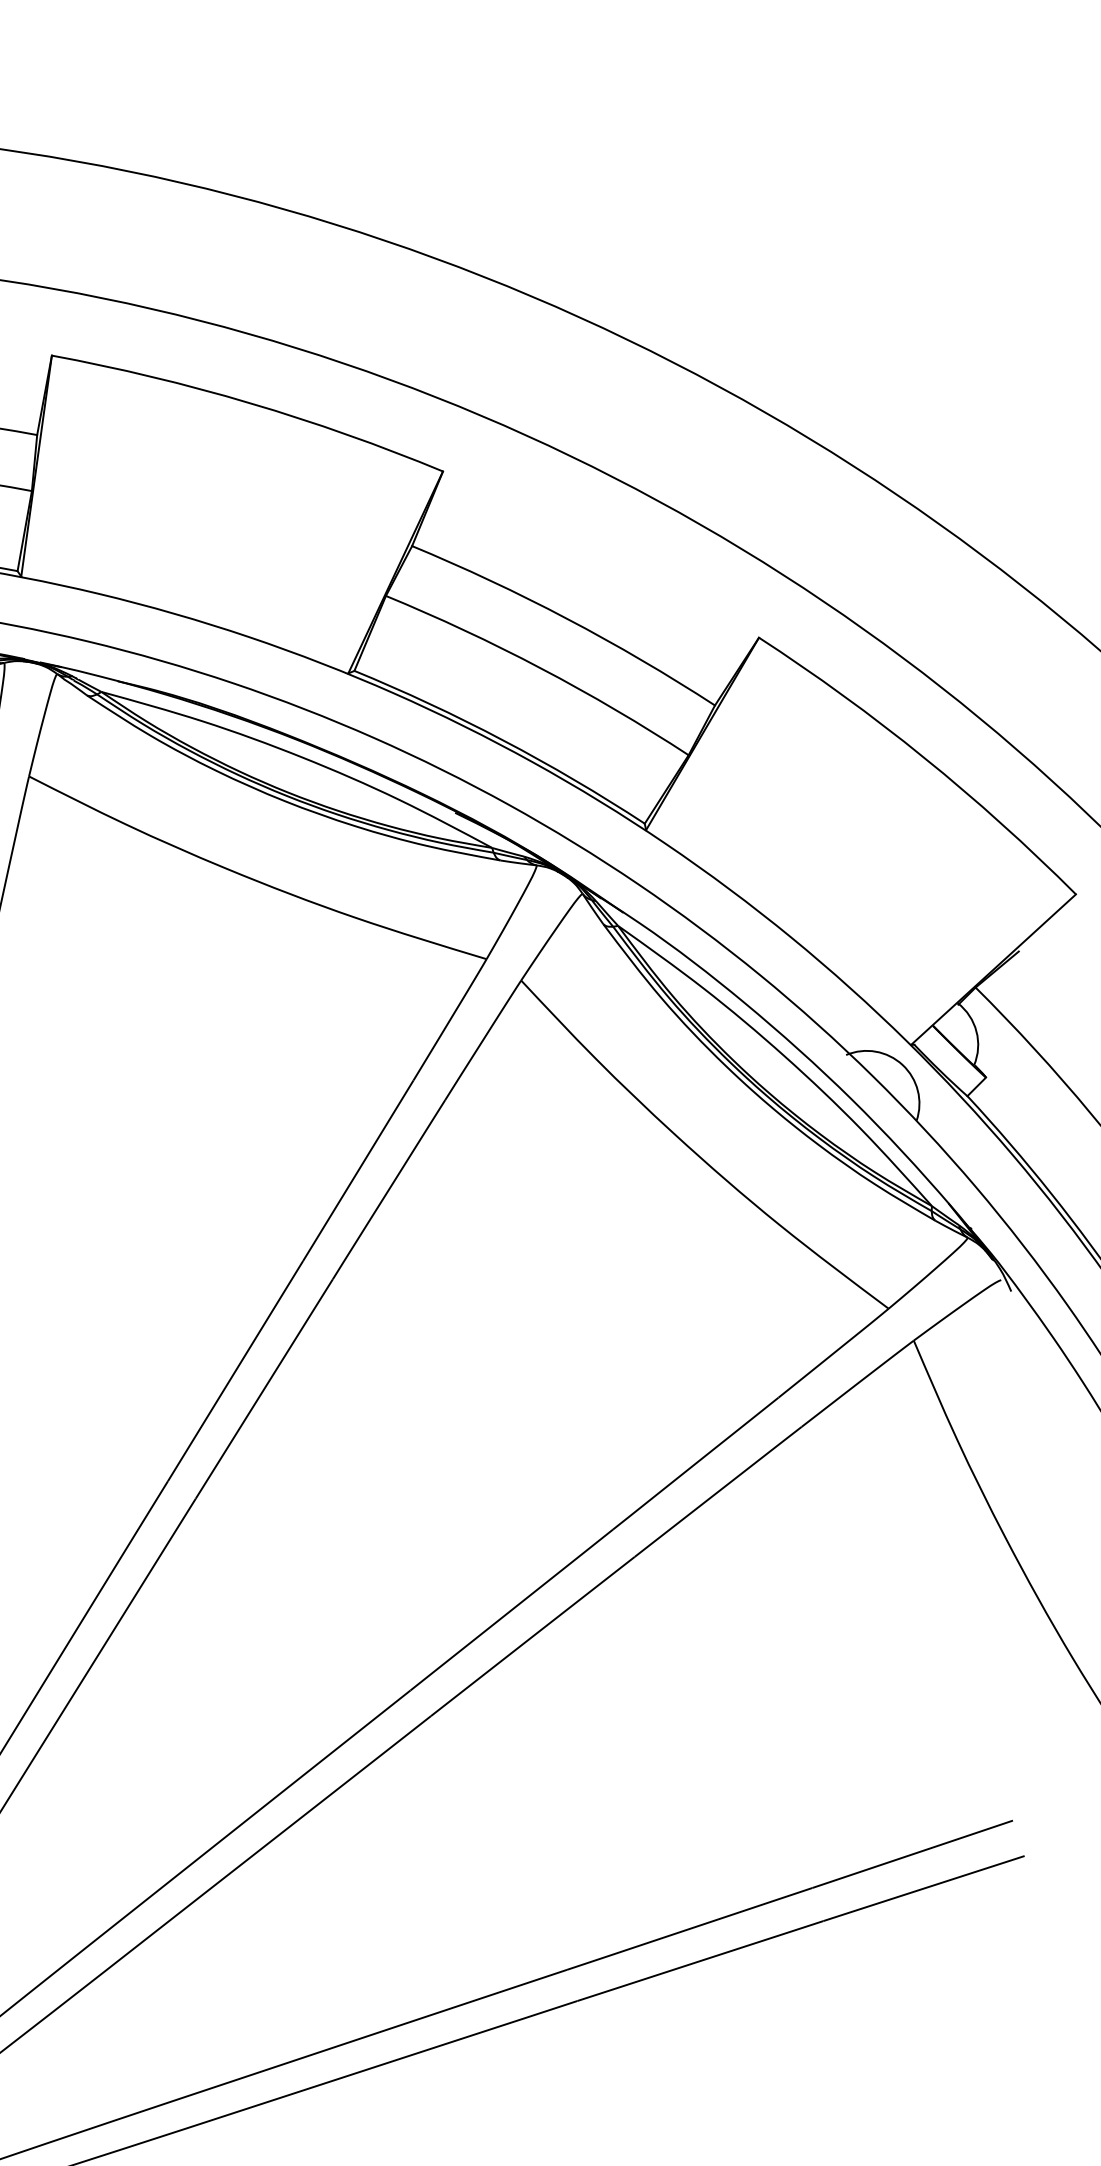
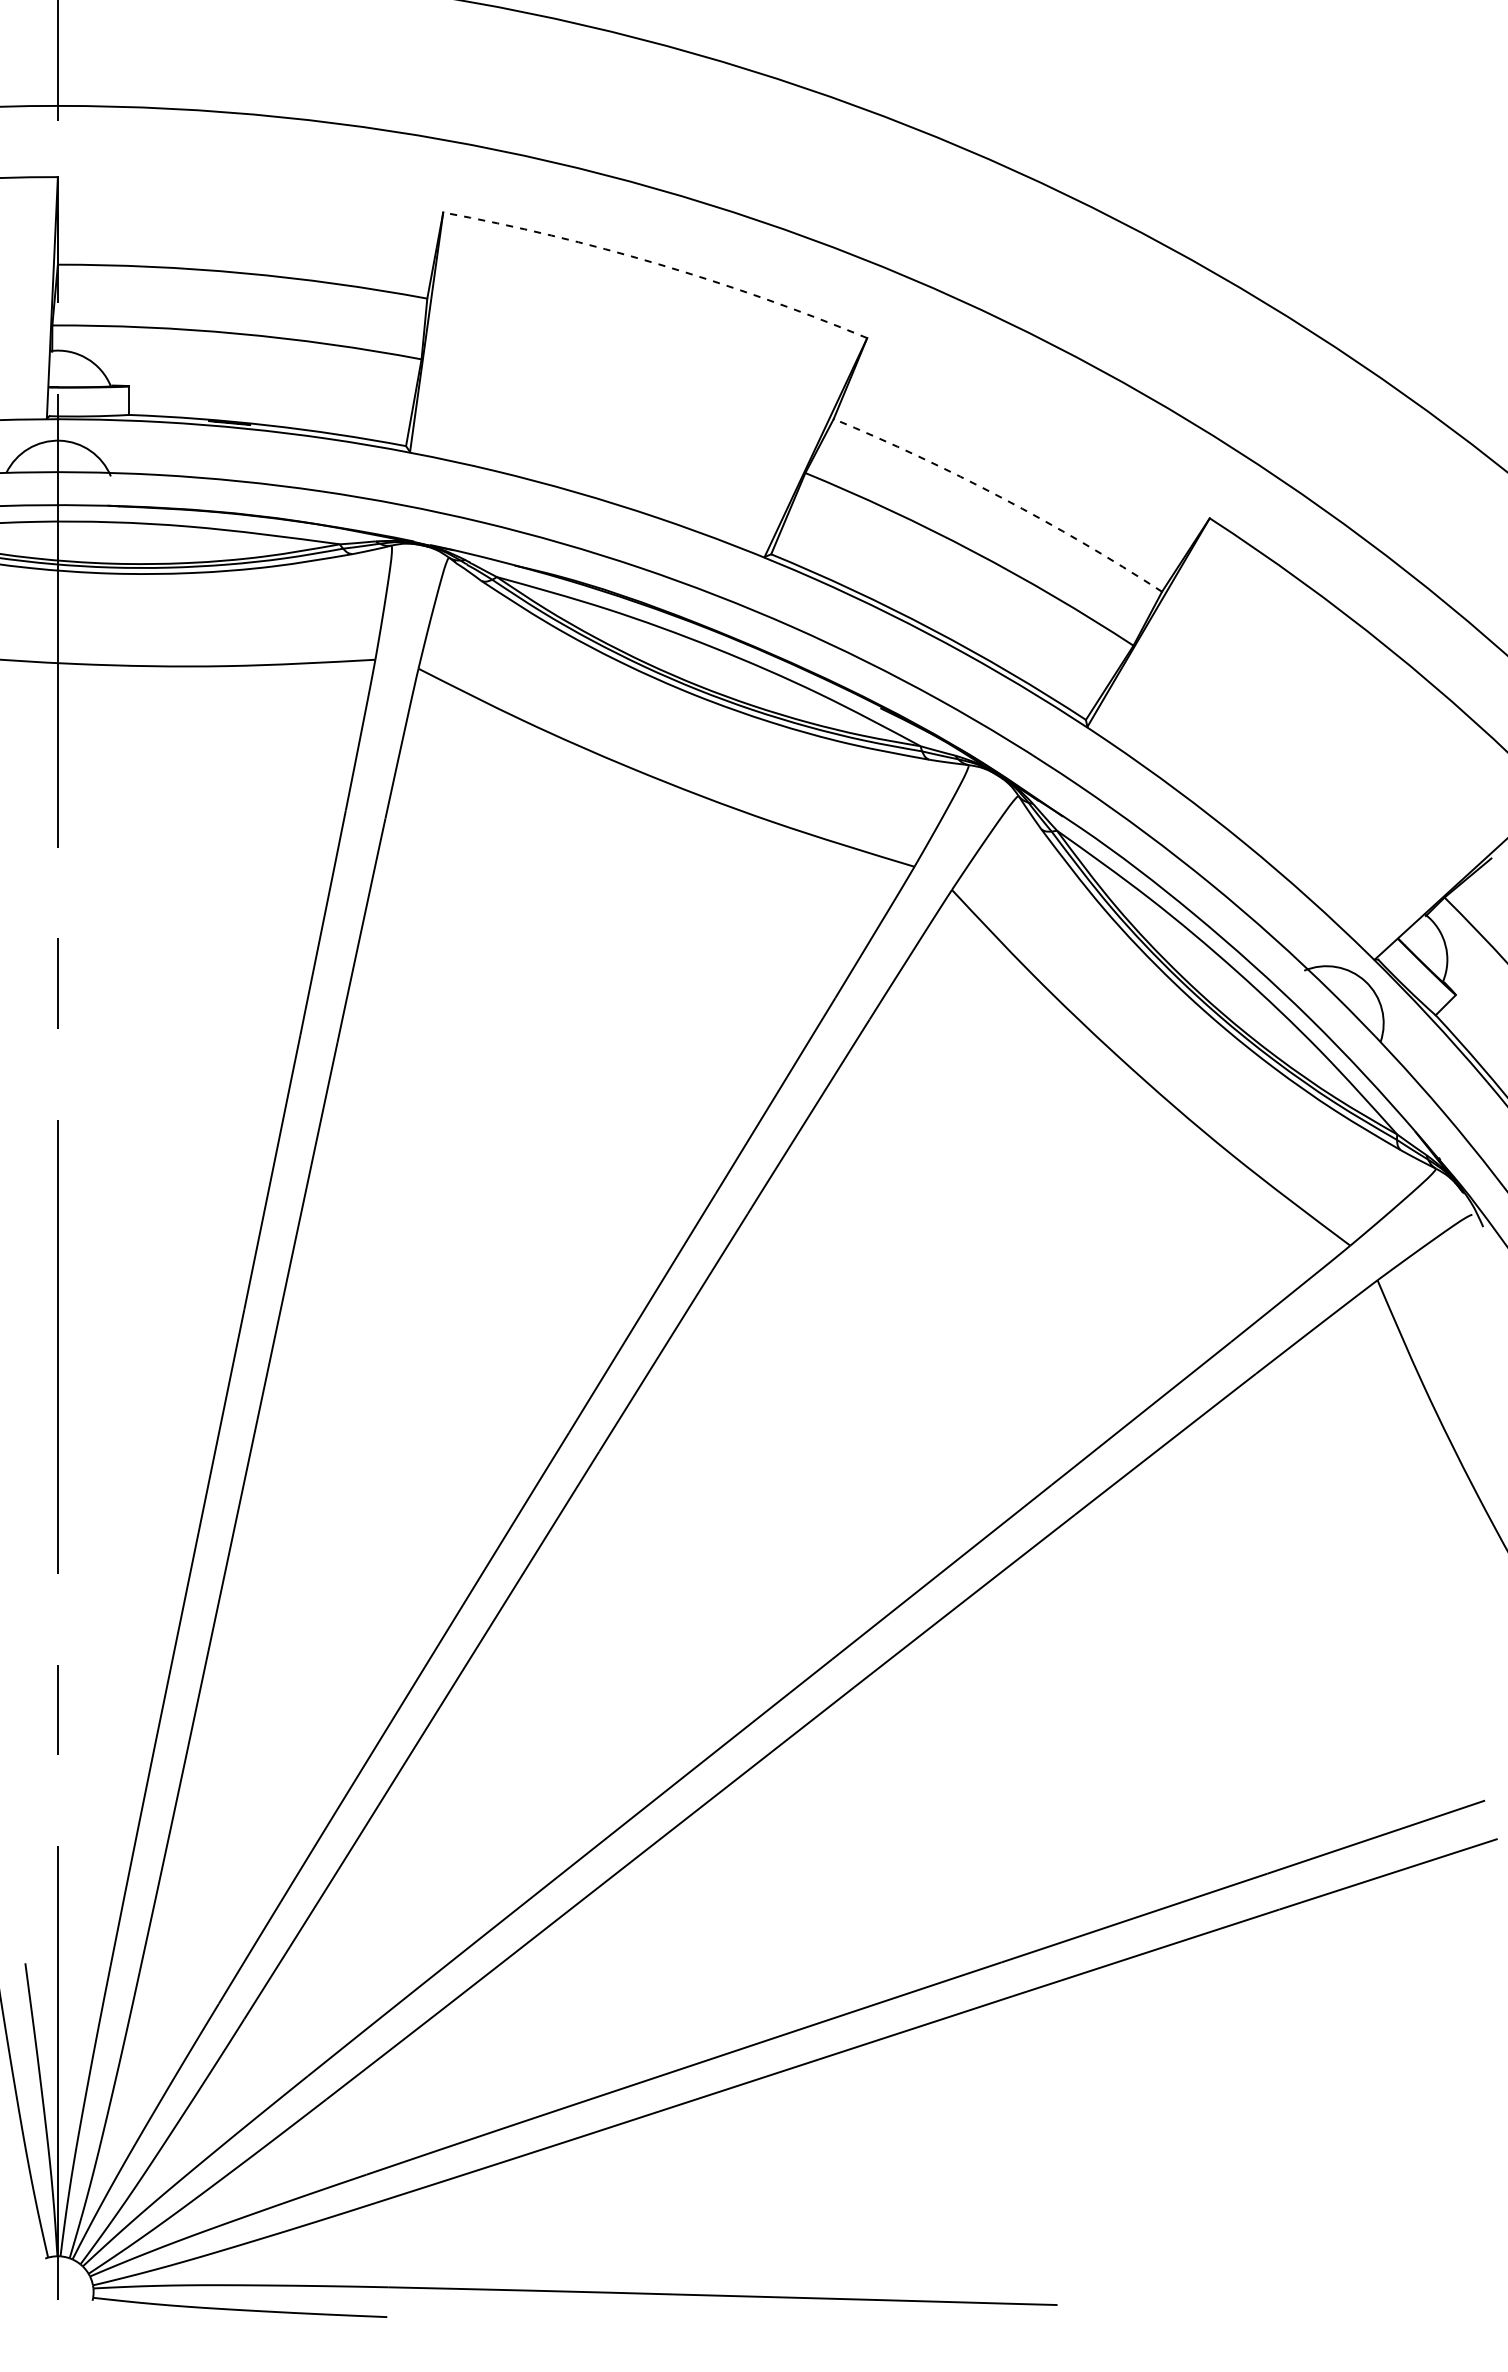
arc: (250, 403) -> (658, 264), solid -> dashed
arc: (566, 618) -> (1001, 497), solid -> dashed

